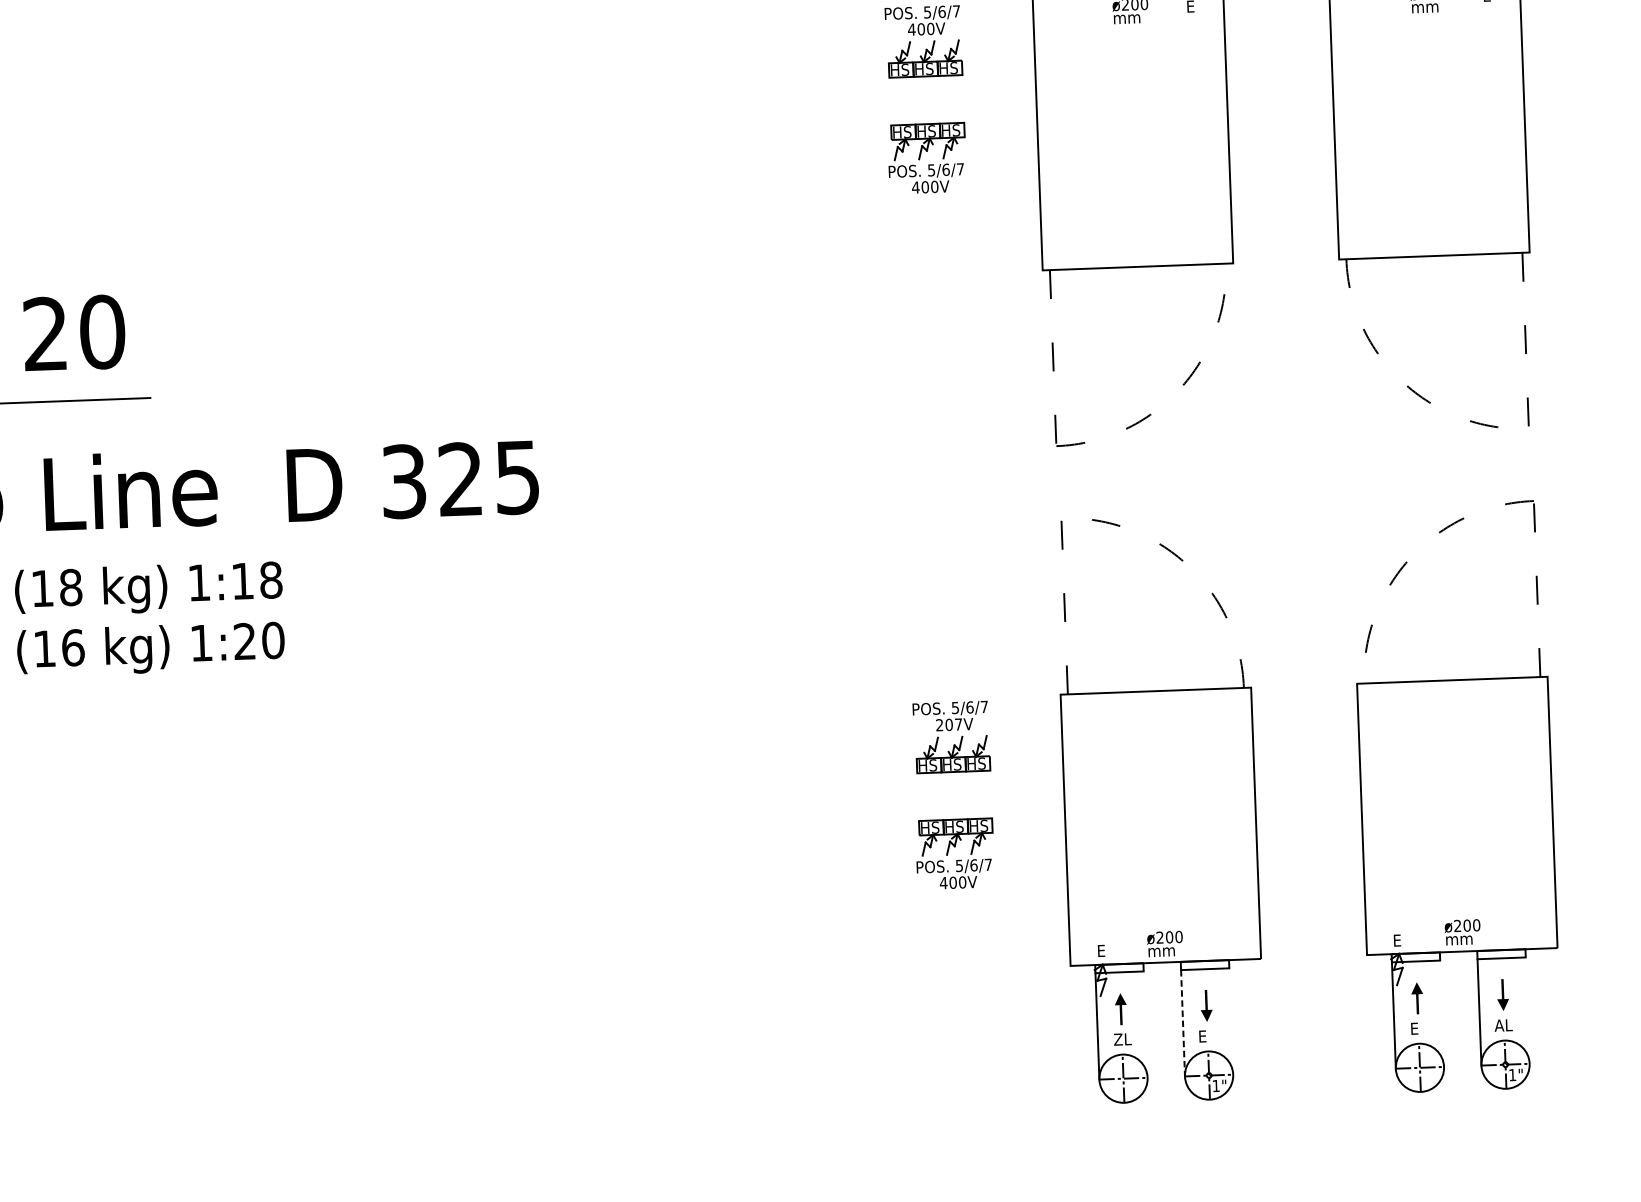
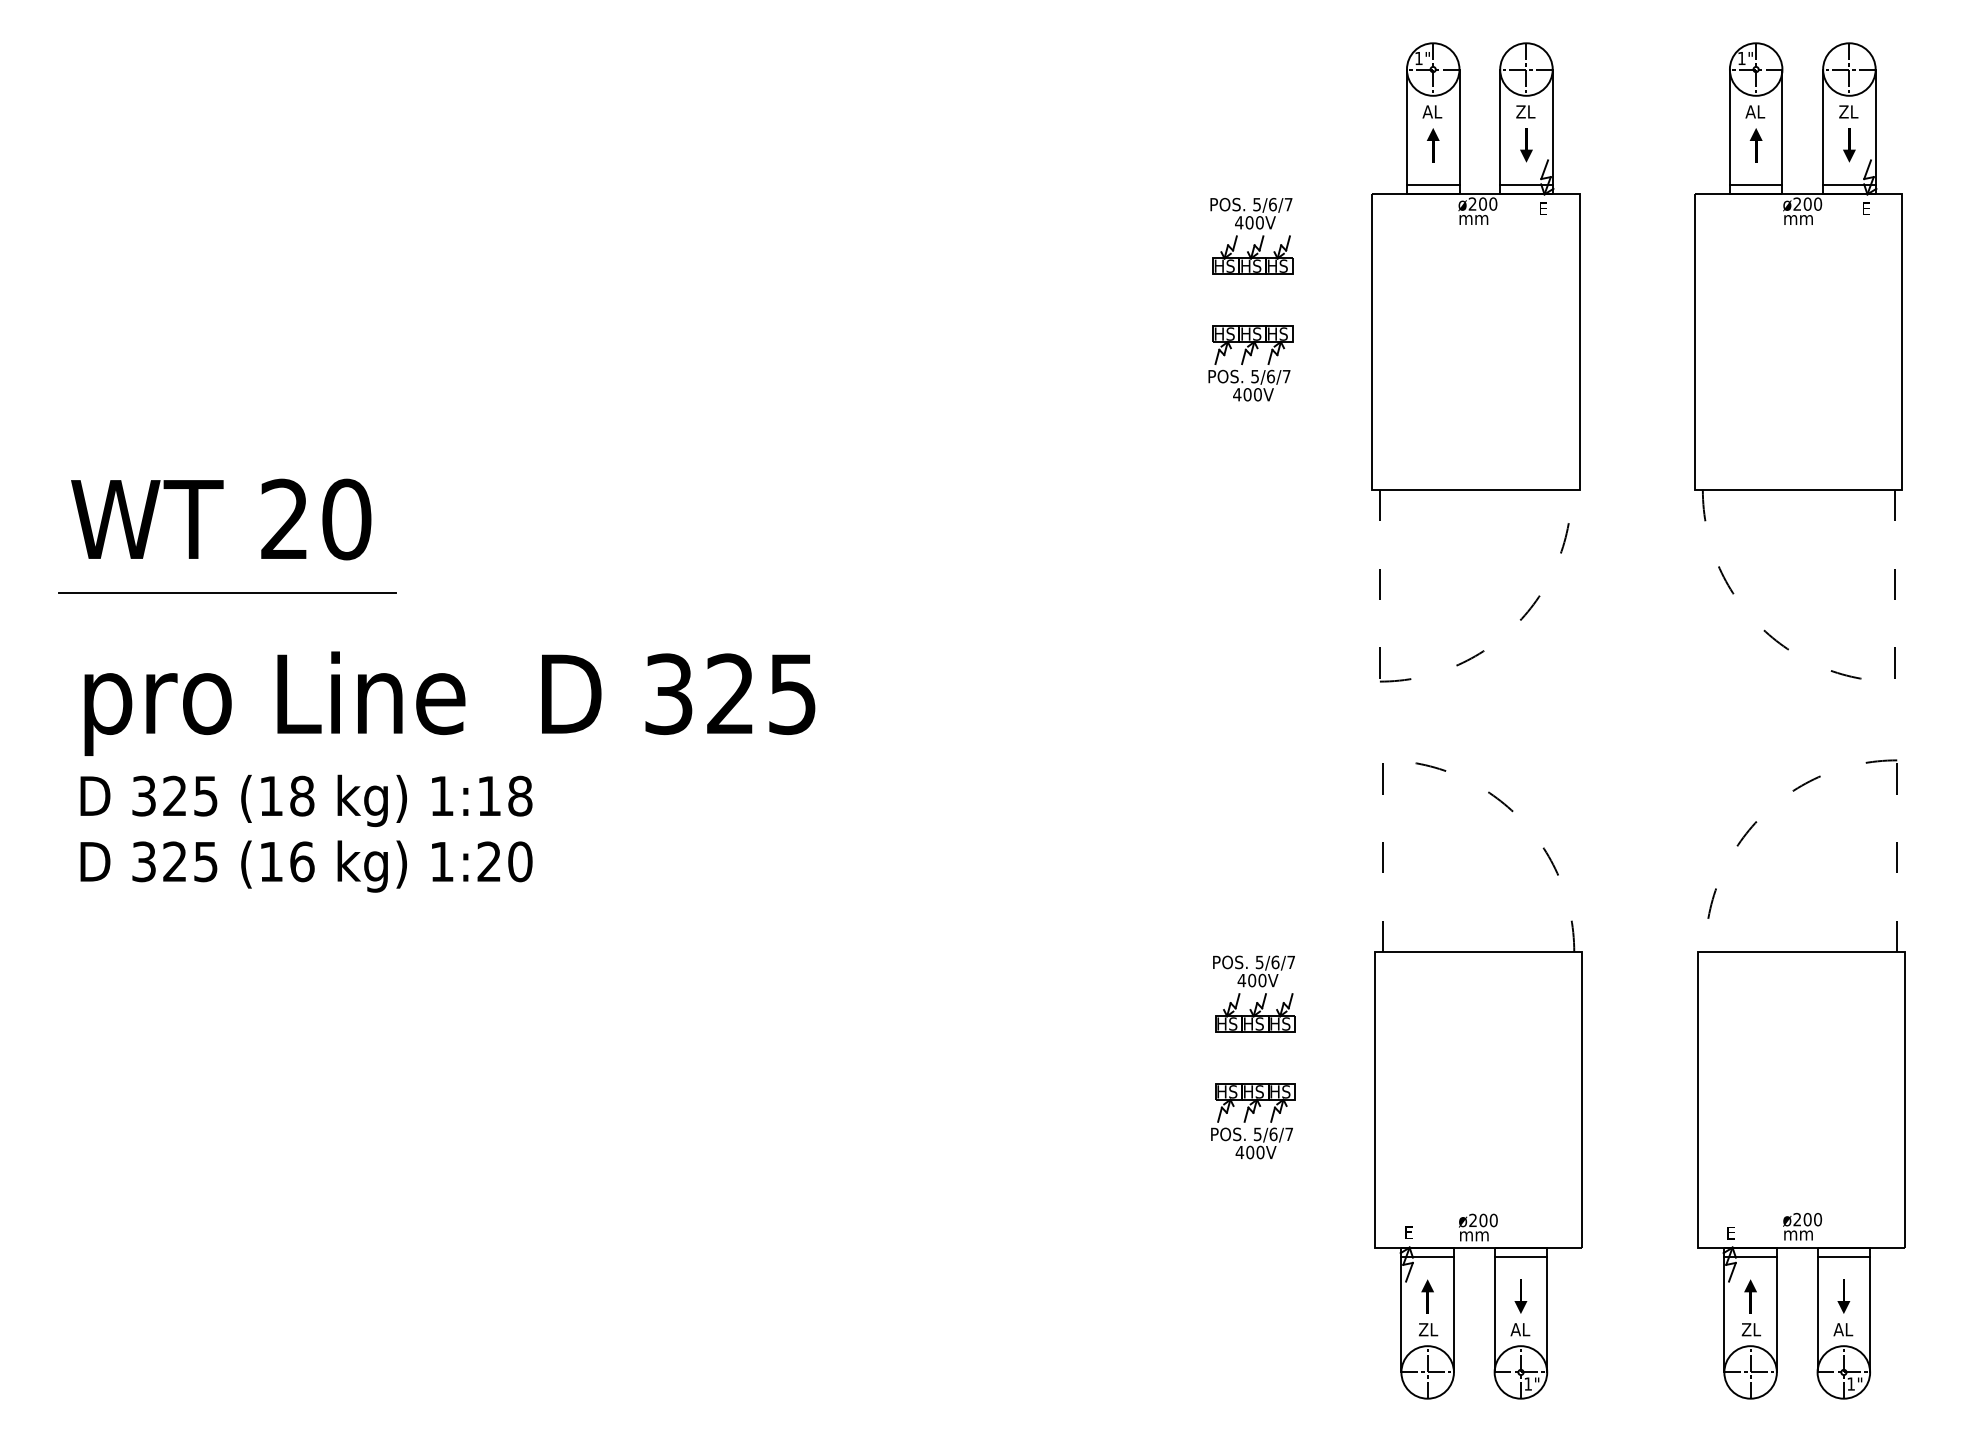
text: (948, 724) -> (1251, 980), 207V -> 400V
line: (1528, 1010) -> (1870, 1314), added
line: (1441, 1013) -> (1776, 1314), added
line: (1231, 1021) -> (1547, 1314), added
line: (1182, 1023) -> (1494, 1314), dashed -> solid
line: (1145, 1024) -> (1453, 1314), added
text: (1419, 1028) -> (1751, 1329), E -> ZL
text: (1207, 1036) -> (1520, 1329), E -> AL

